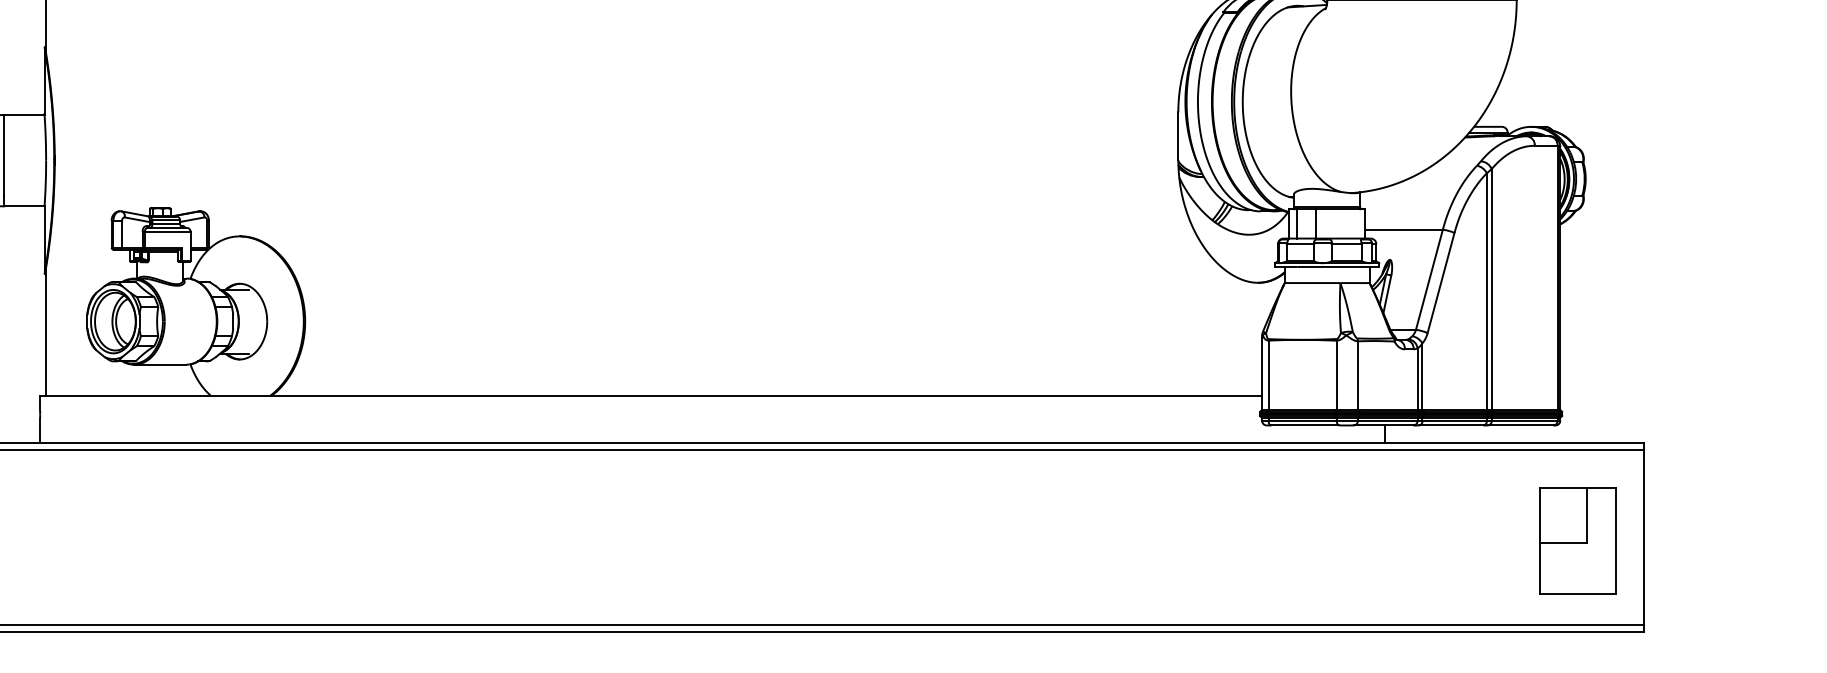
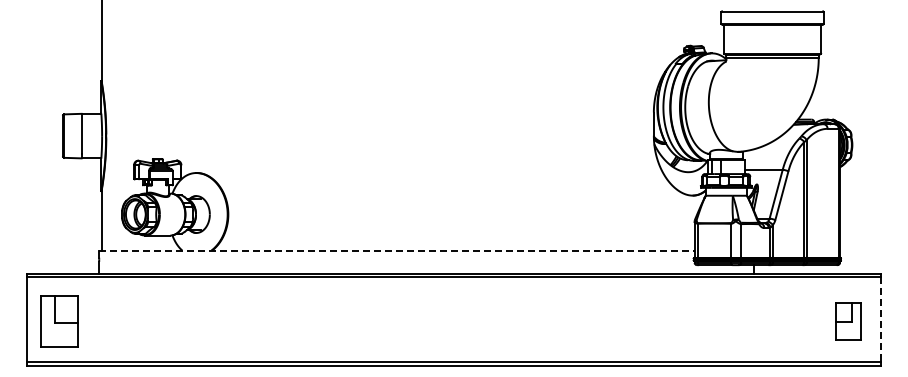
line: (650, 395) -> (396, 250), solid -> dashed
line: (1643, 539) -> (880, 320), solid -> dashed
part: (1577, 541) -> (848, 321), size x0.7

